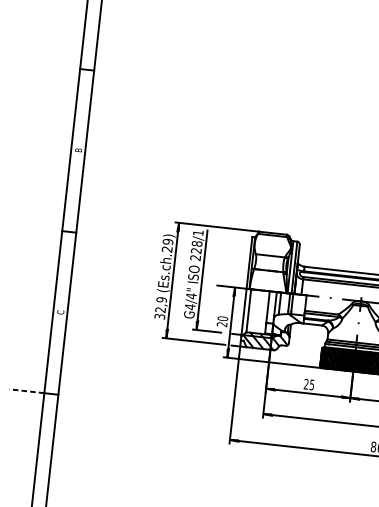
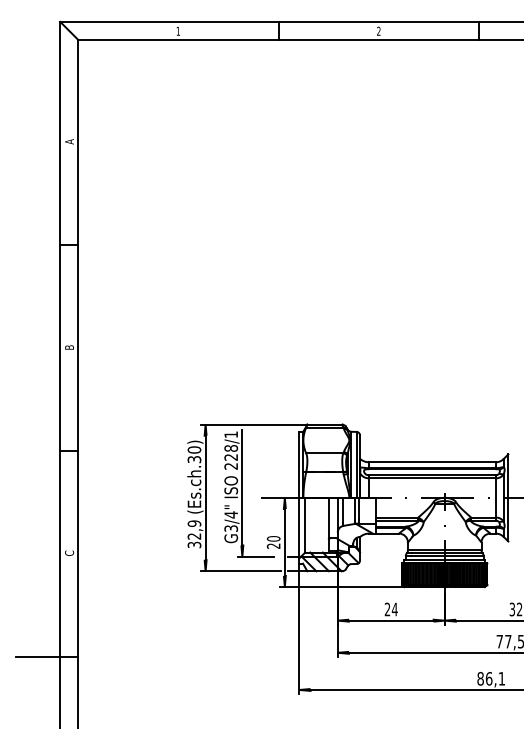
text: (167, 245) -> (194, 454), (Es.ch.29) -> (Es.ch.30)
text: (190, 306) -> (231, 528), G4/4" -> G3/4"
text: (311, 384) -> (394, 609), 25 -> 24
line: (26, 390) -> (37, 656), dashed -> solid

